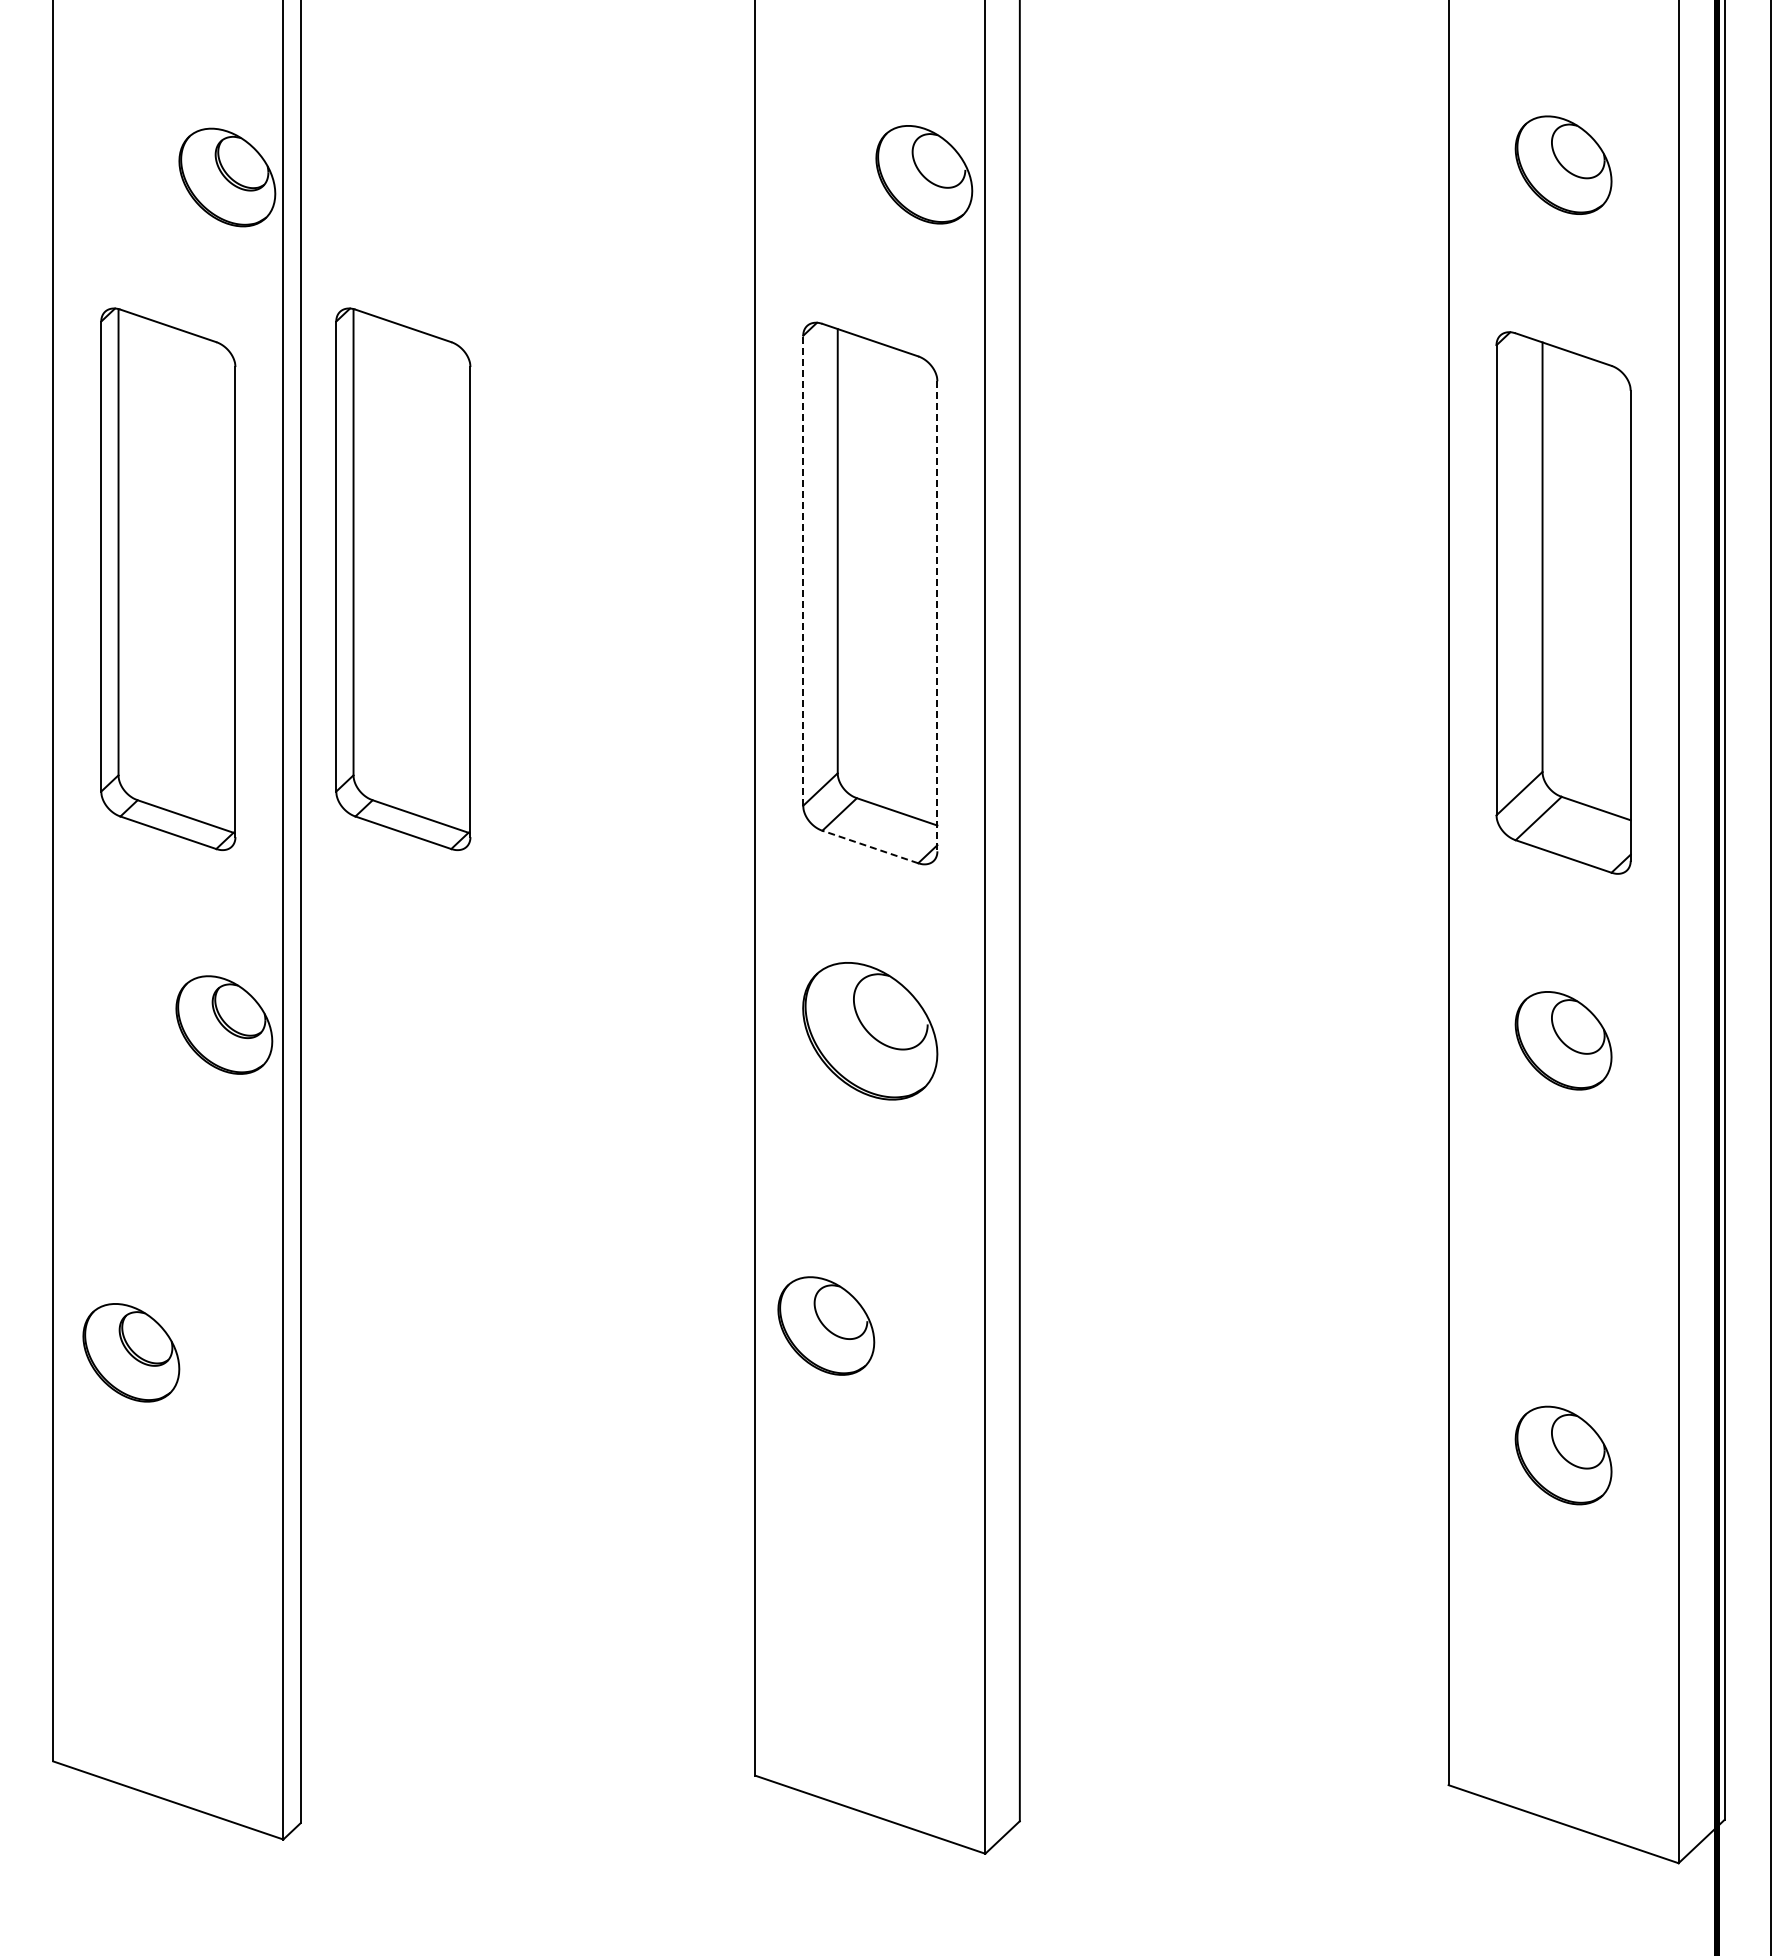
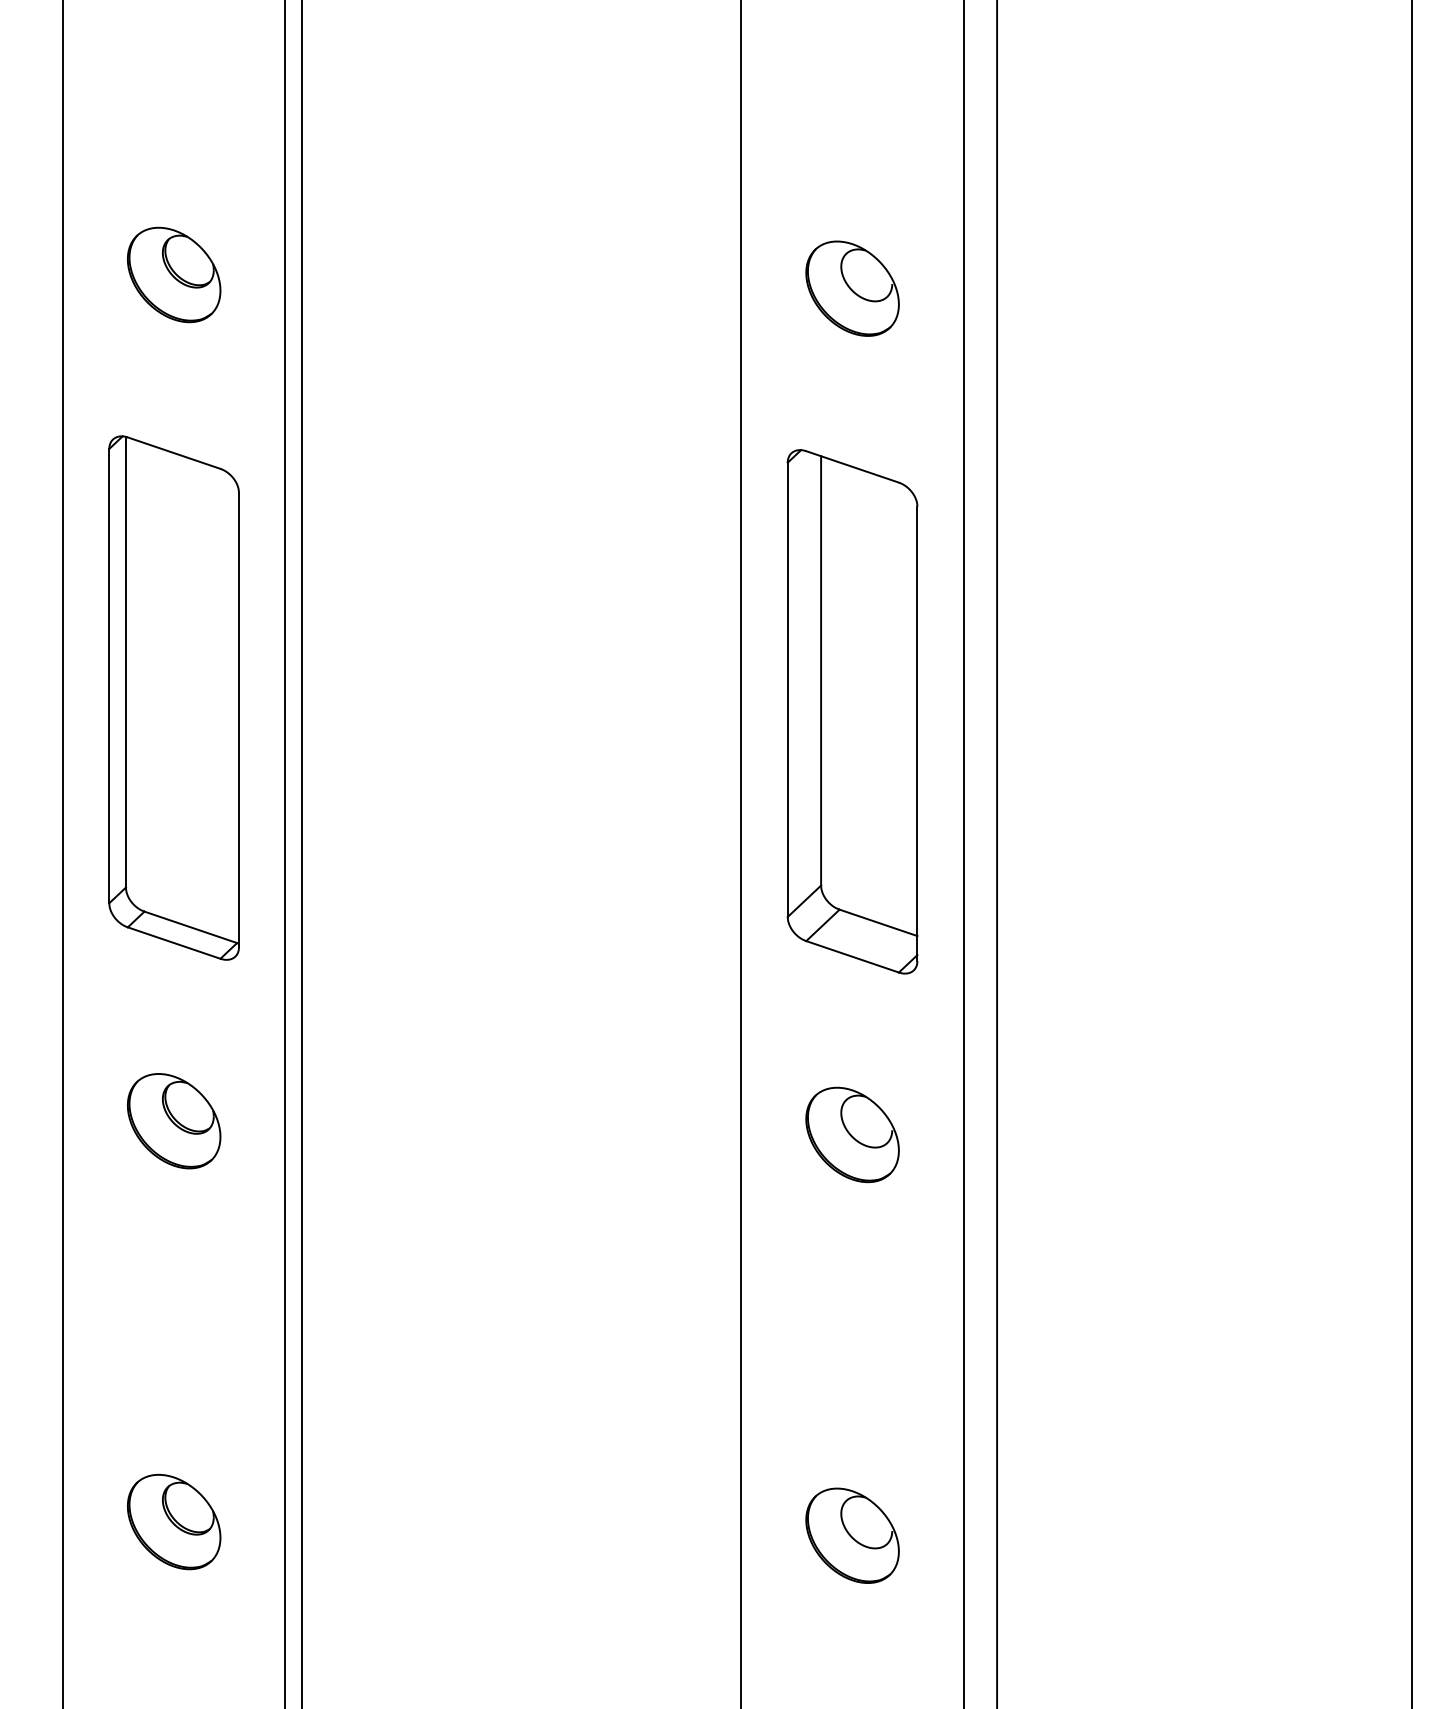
part: (924, 174) -> (852, 288), moved
part: (227, 177) -> (174, 274), moved
line: (803, 570) -> (788, 689), dashed -> solid
part: (403, 578) -> (401, 697), removed
line: (937, 616) -> (917, 734), dashed -> solid
line: (870, 847) -> (852, 957), dashed -> solid
part: (224, 1024) -> (174, 1120), moved
part: (870, 1031) -> (852, 1135), size x0.71
part: (826, 1325) -> (852, 1535), moved
part: (131, 1352) -> (174, 1521), moved

